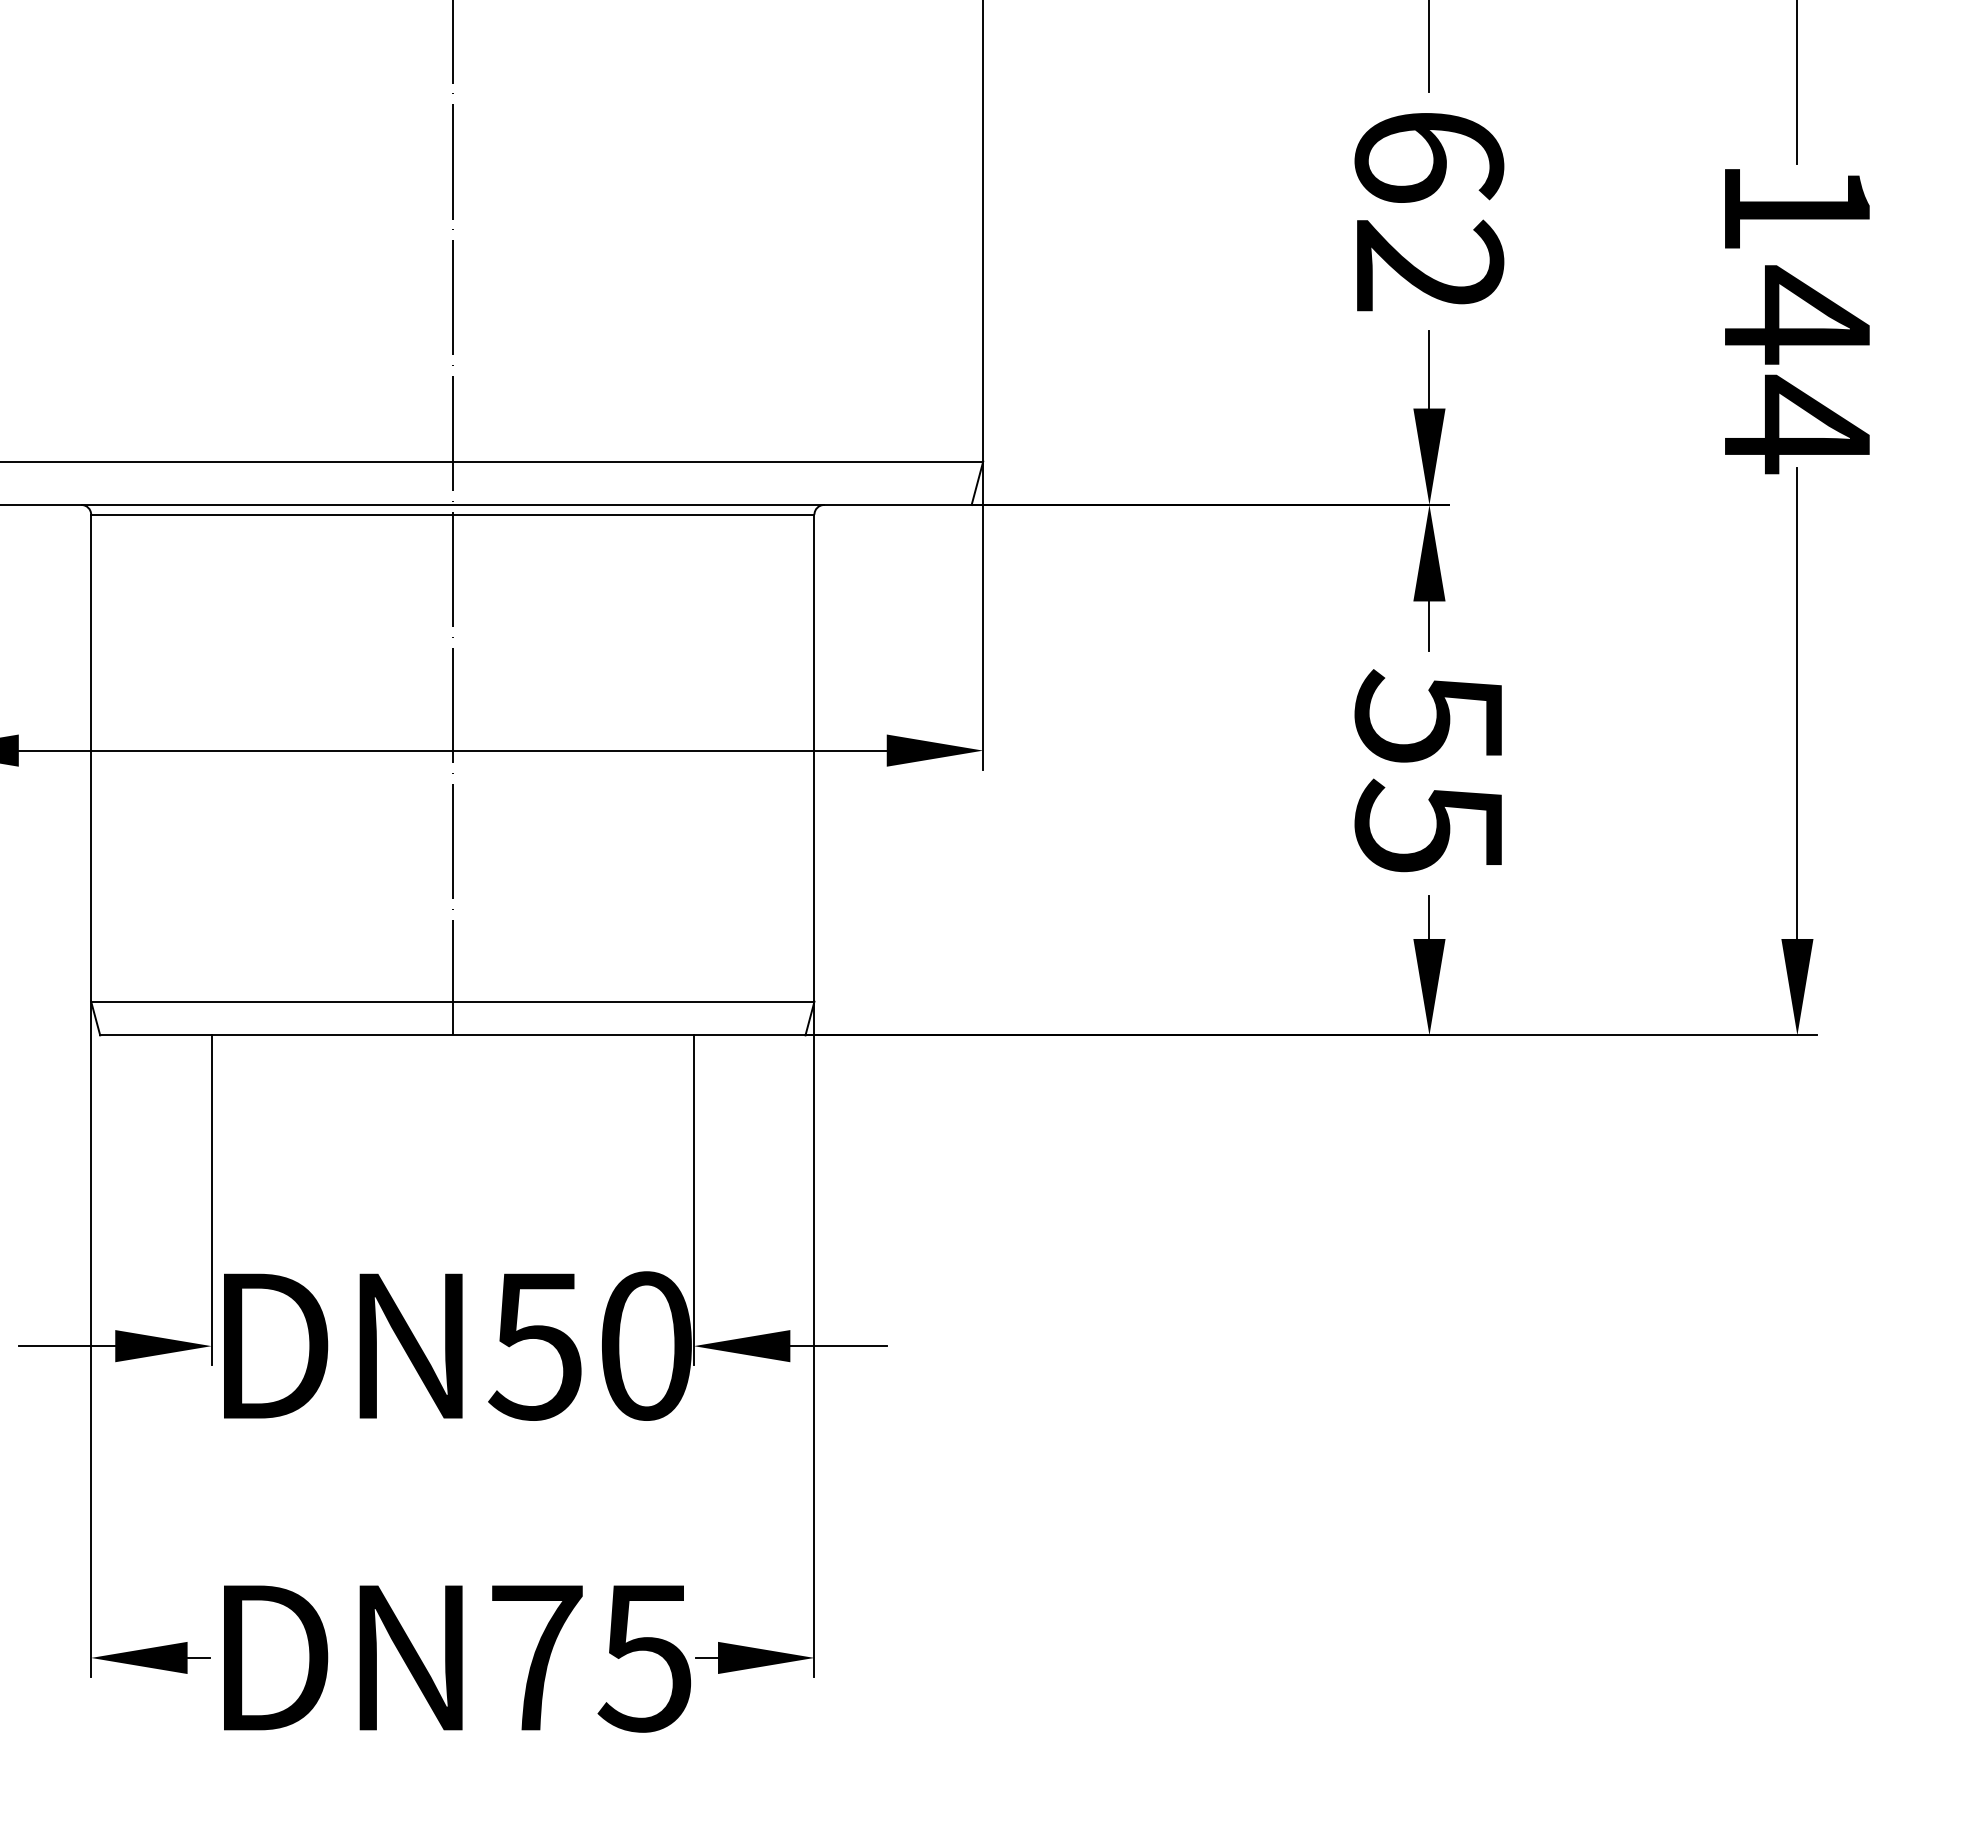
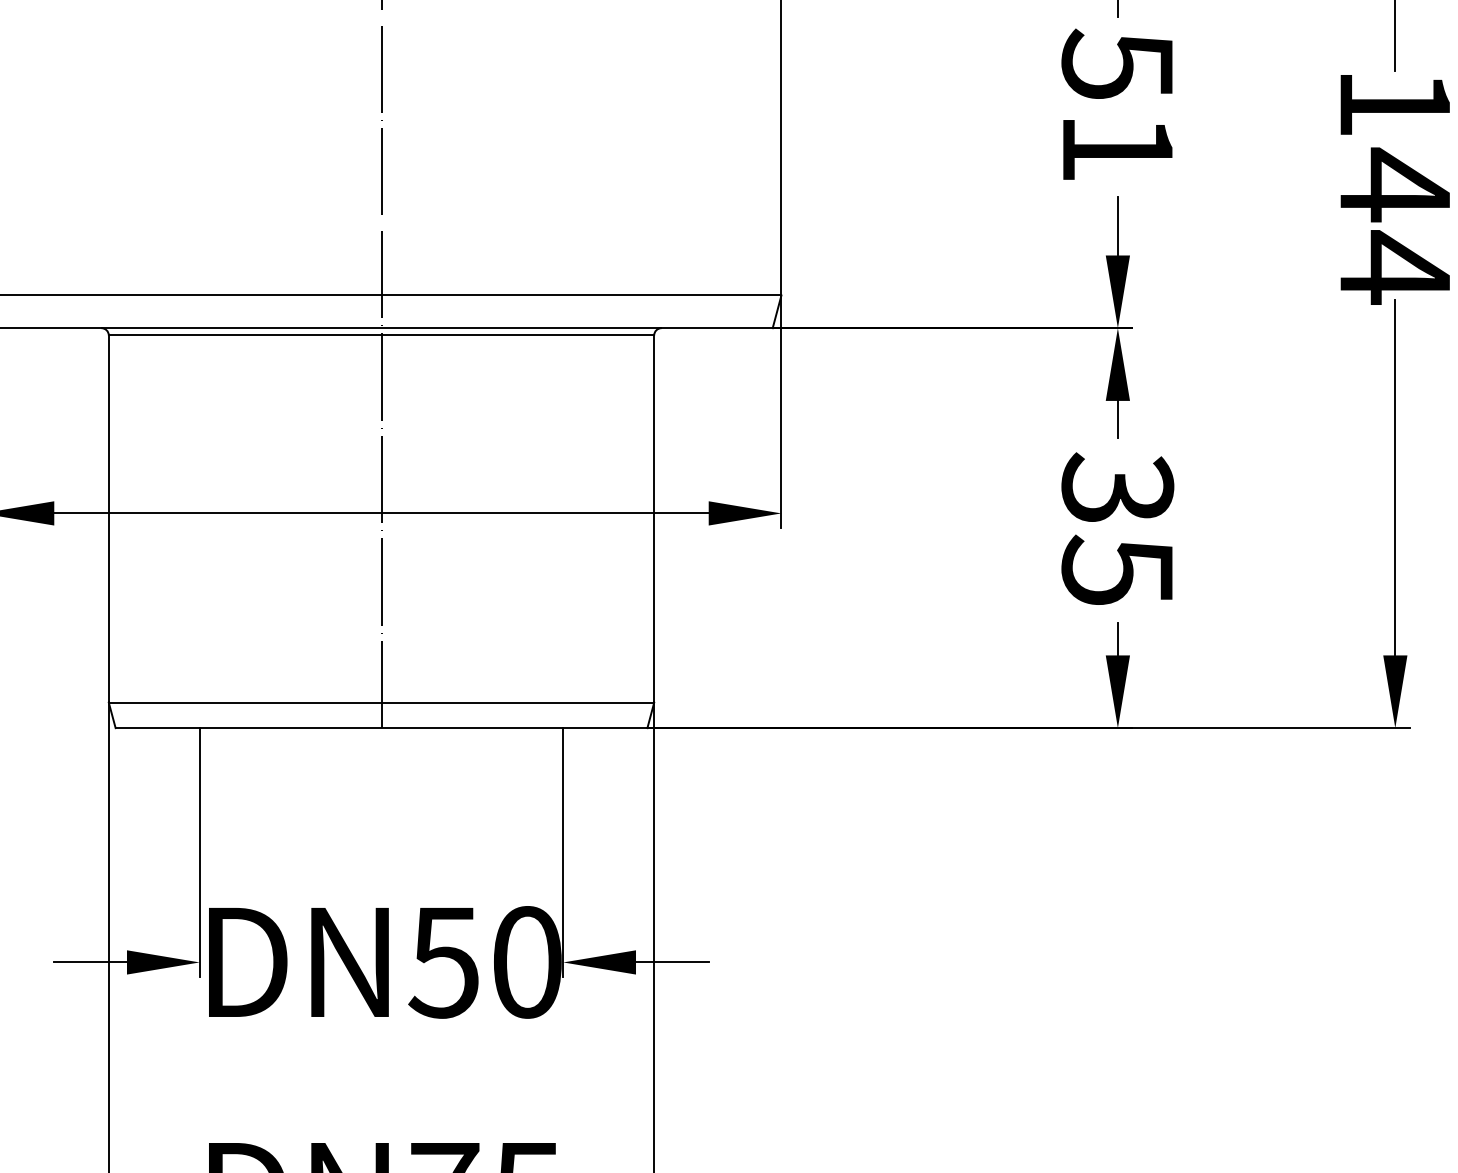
text: (1429, 209) -> (1117, 105), 62 -> 51
text: (1429, 715) -> (1117, 486), 55 -> 35

